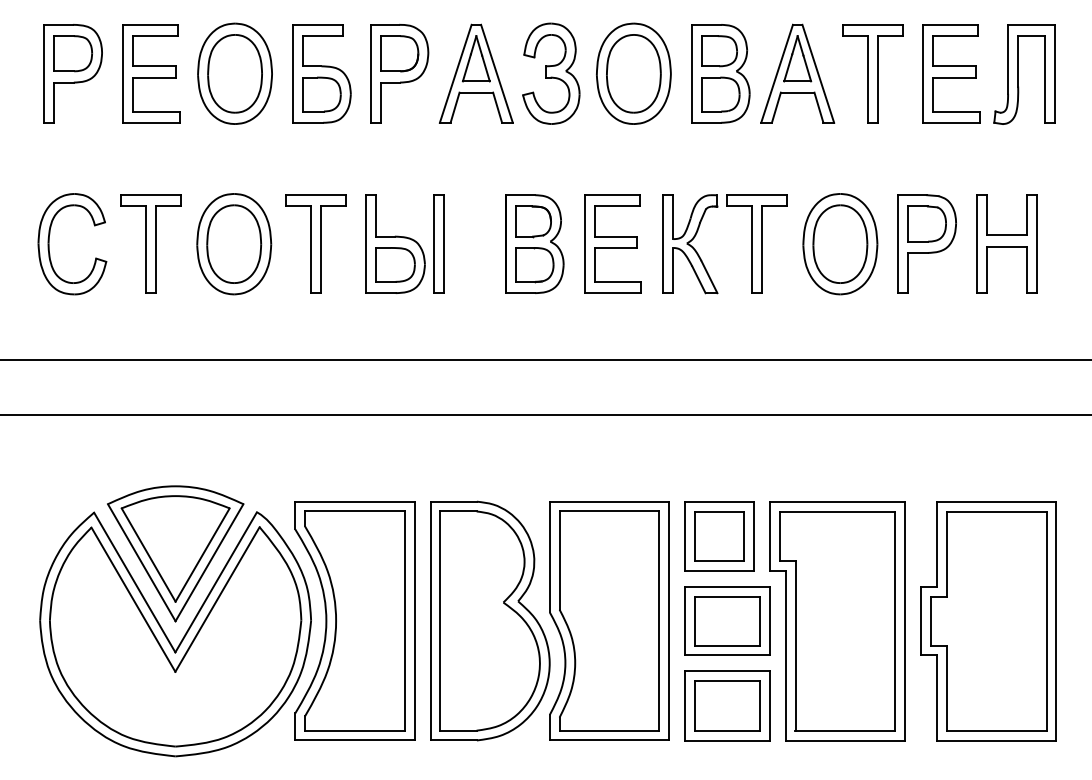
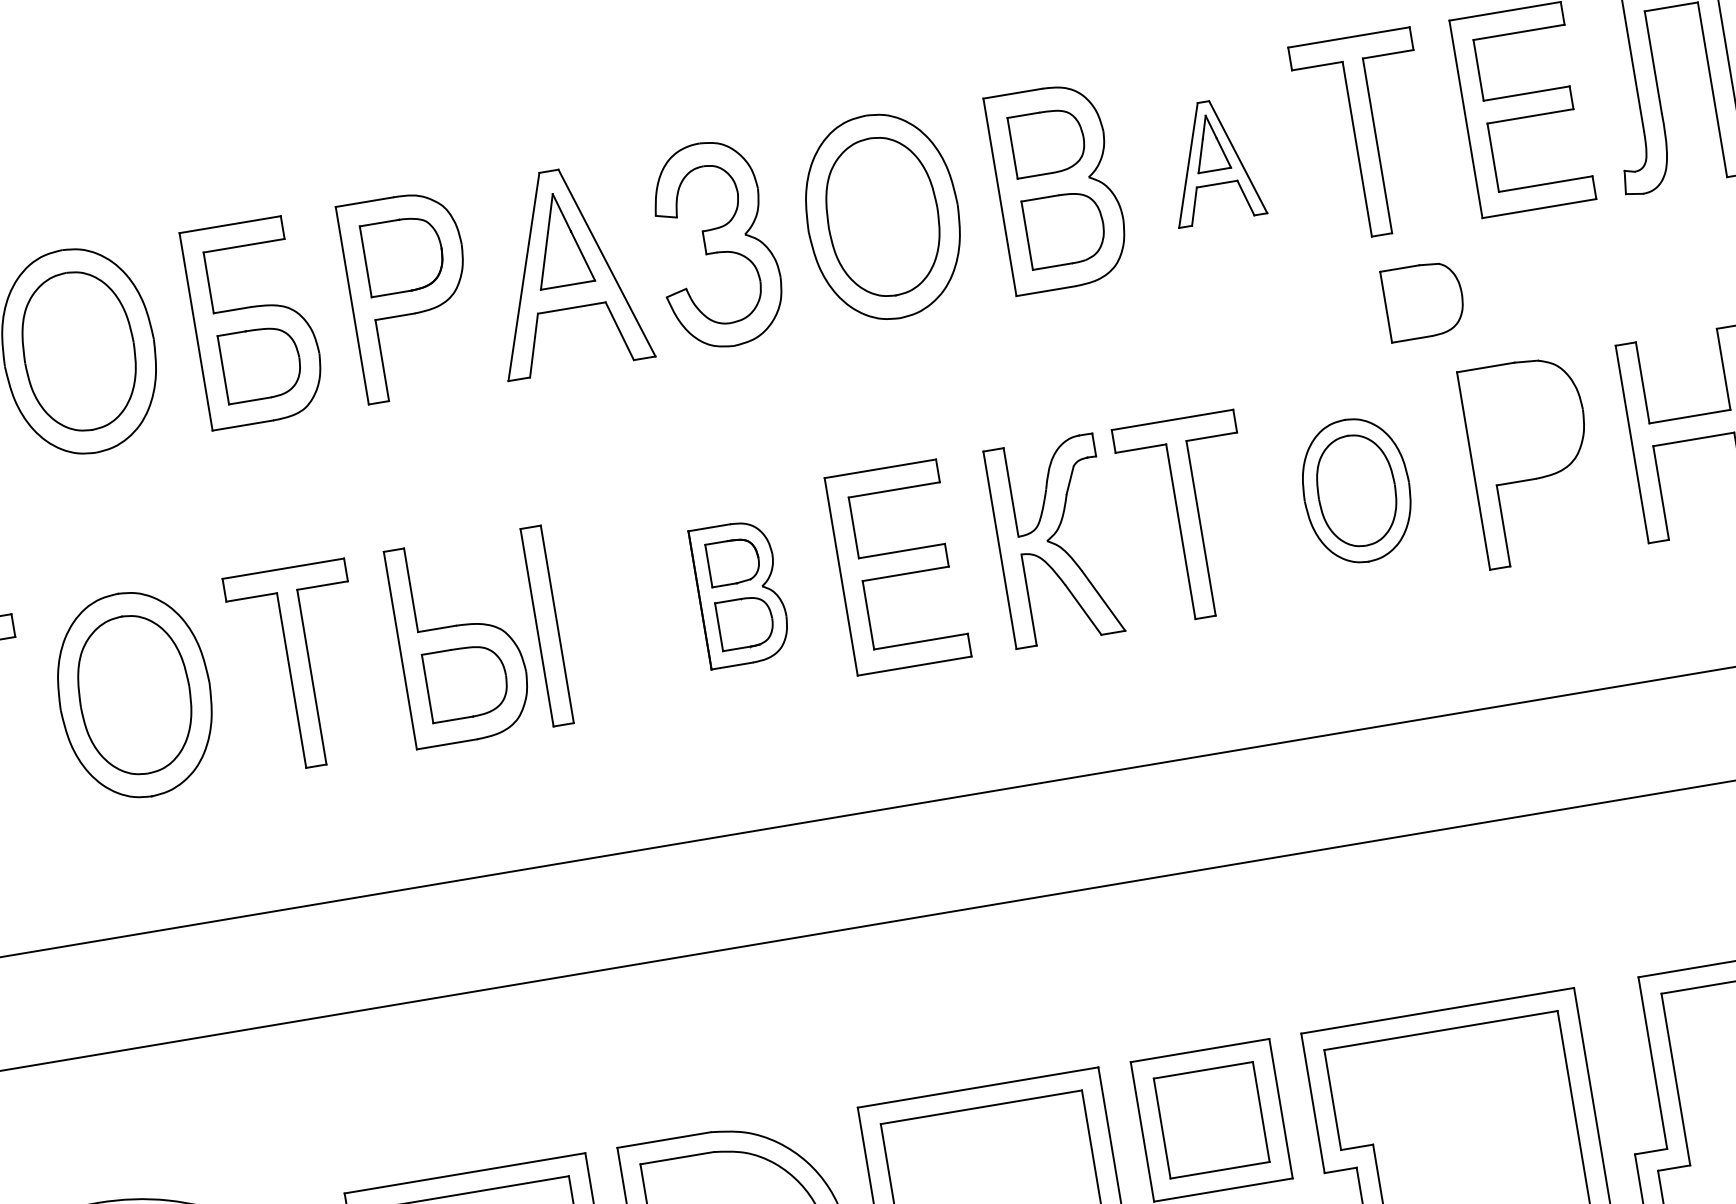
part: (797, 73) -> (1212, 161), size x0.6
part: (926, 223) -> (1422, 300), moved
part: (534, 243) -> (739, 592), size x0.7
part: (840, 244) -> (1356, 491), size x0.7

